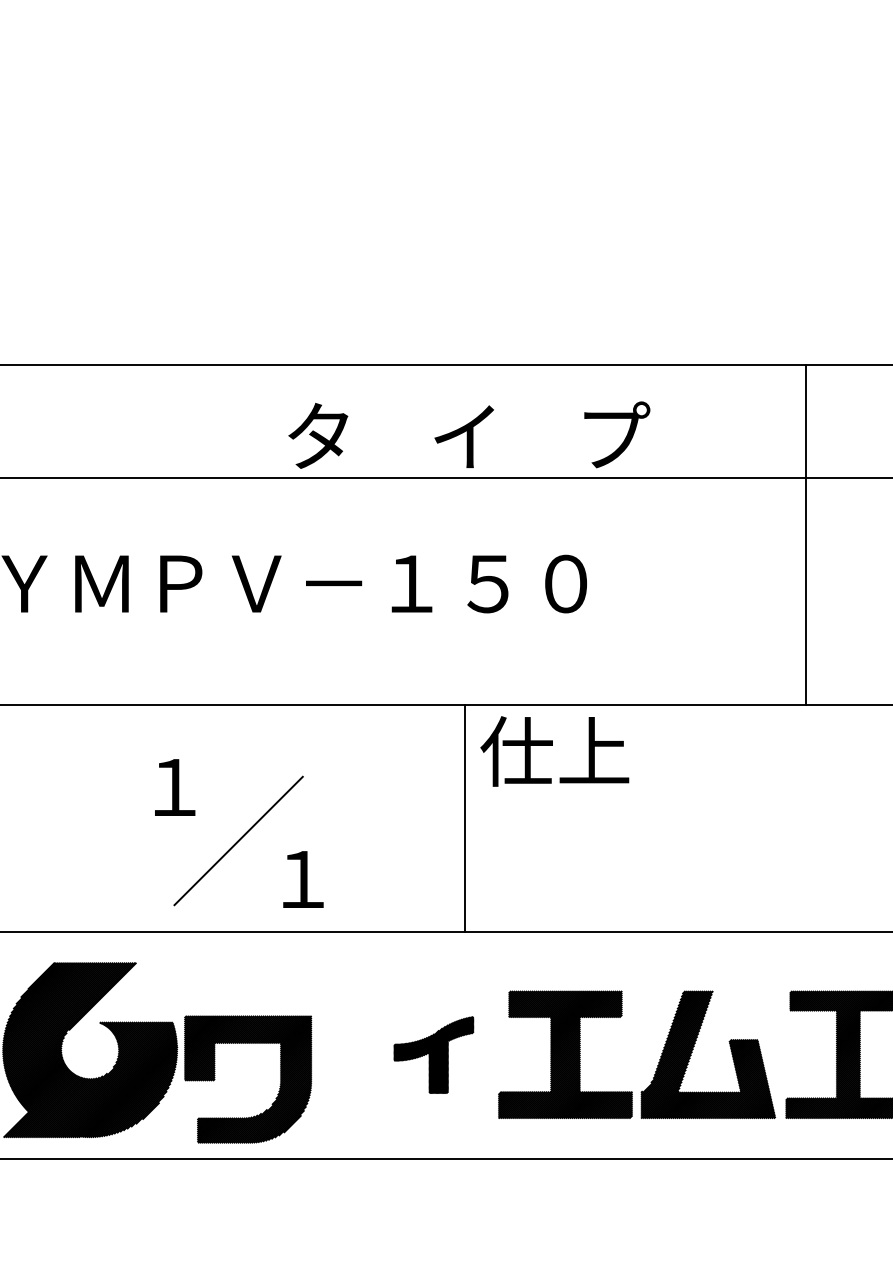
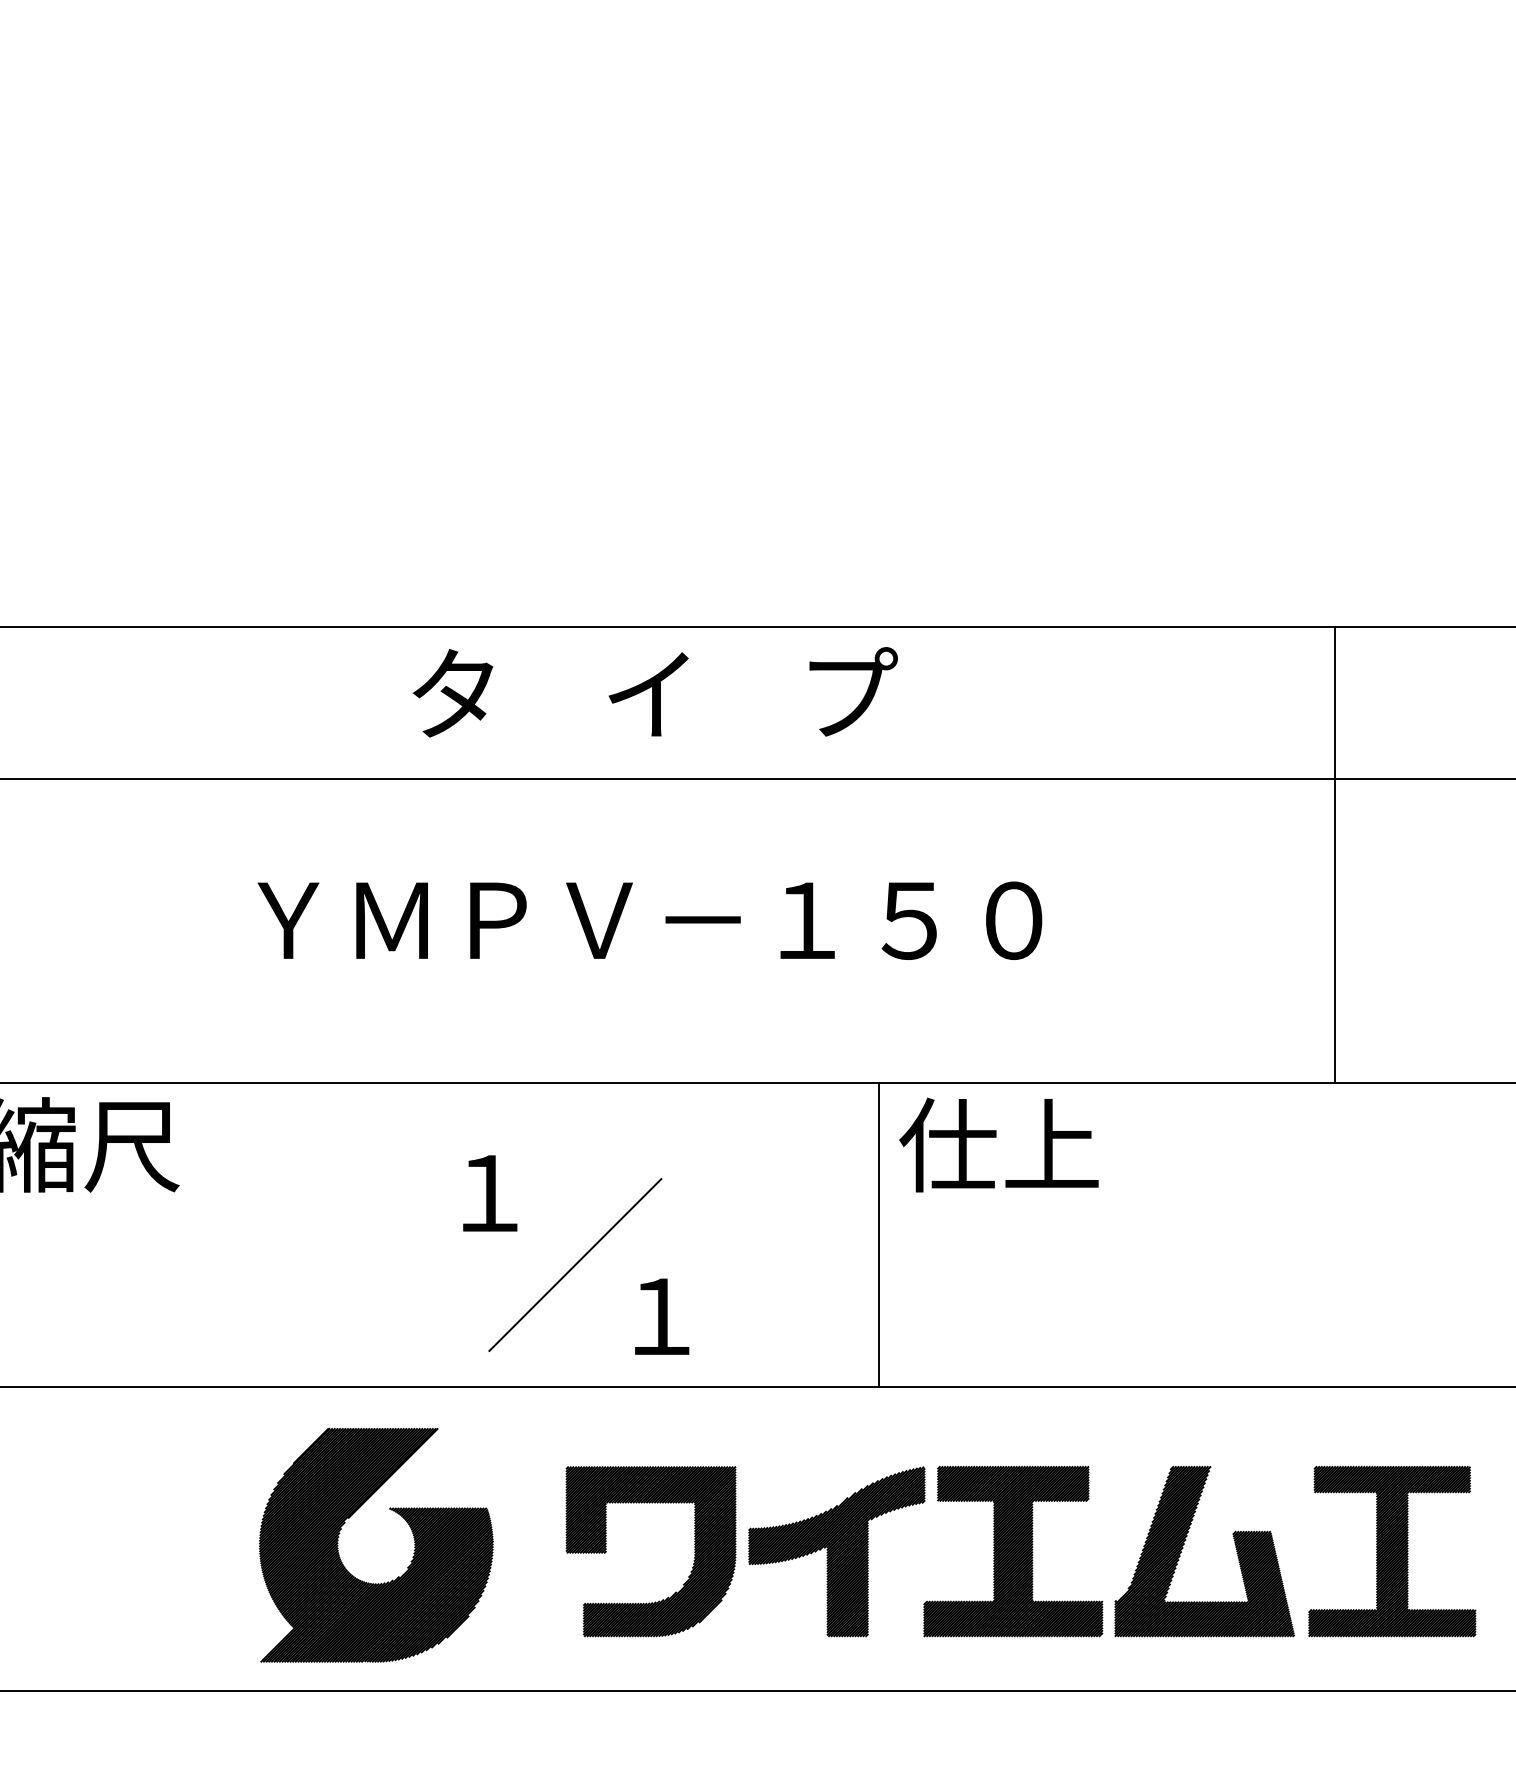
text: (468, 435) -> (654, 692), moved
part: (433, 1054) -> (836, 1551), size x1.67
part: (279, 1086) -> (693, 1560), moved

